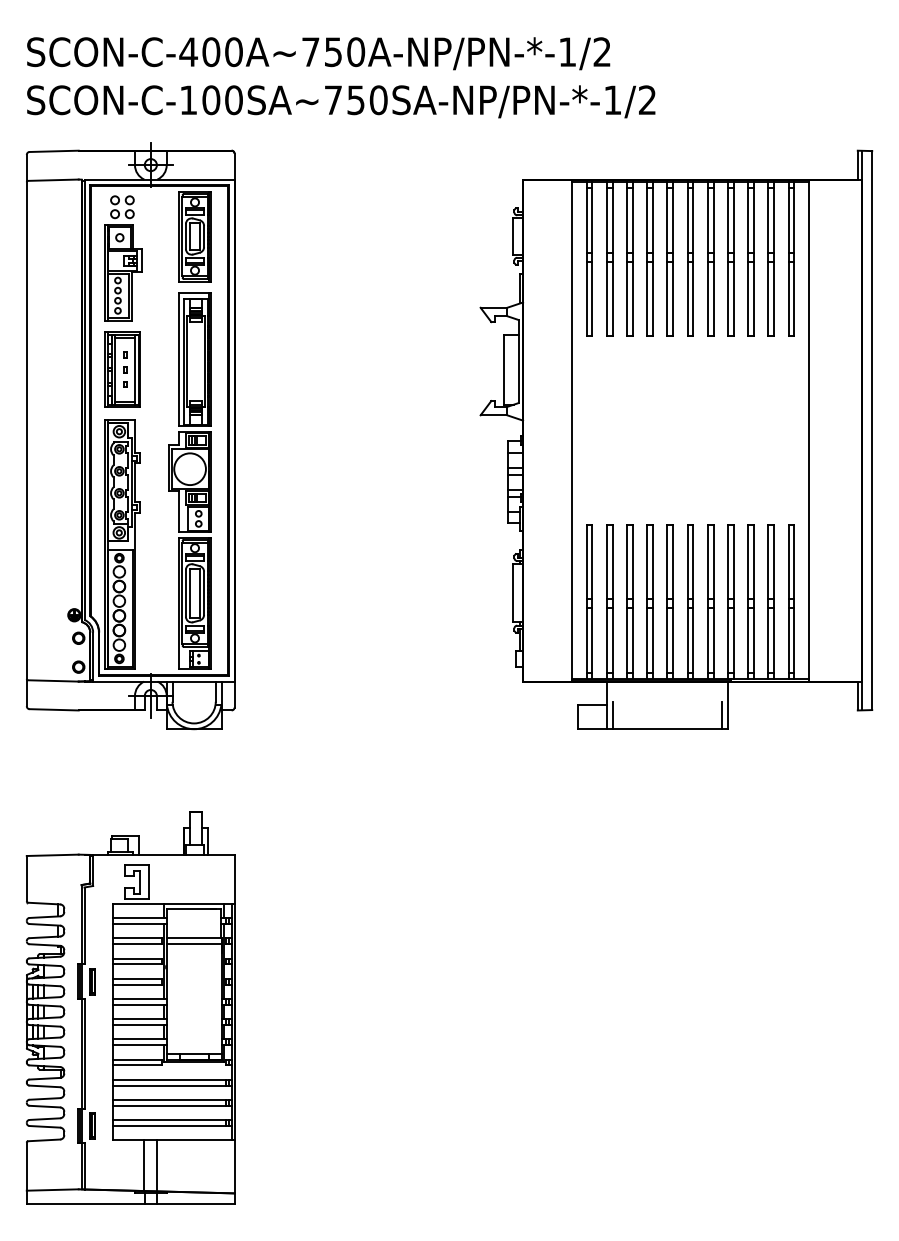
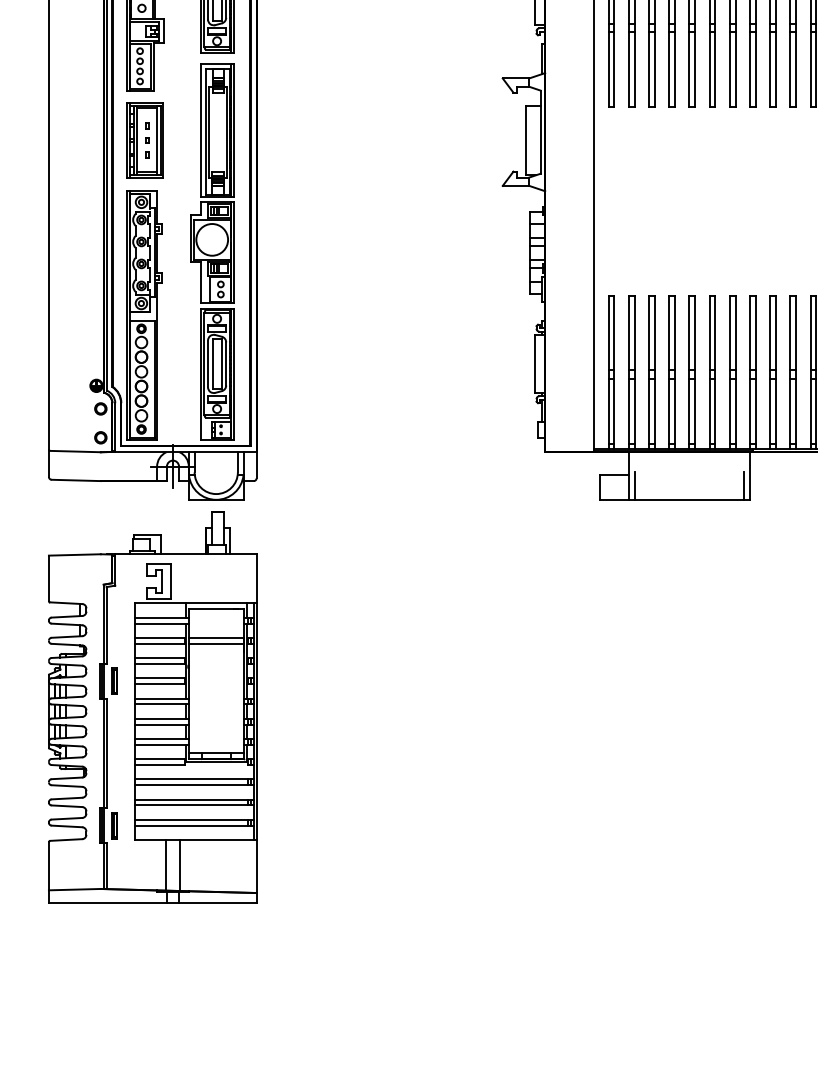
part: (130, 1007) -> (152, 707), moved

